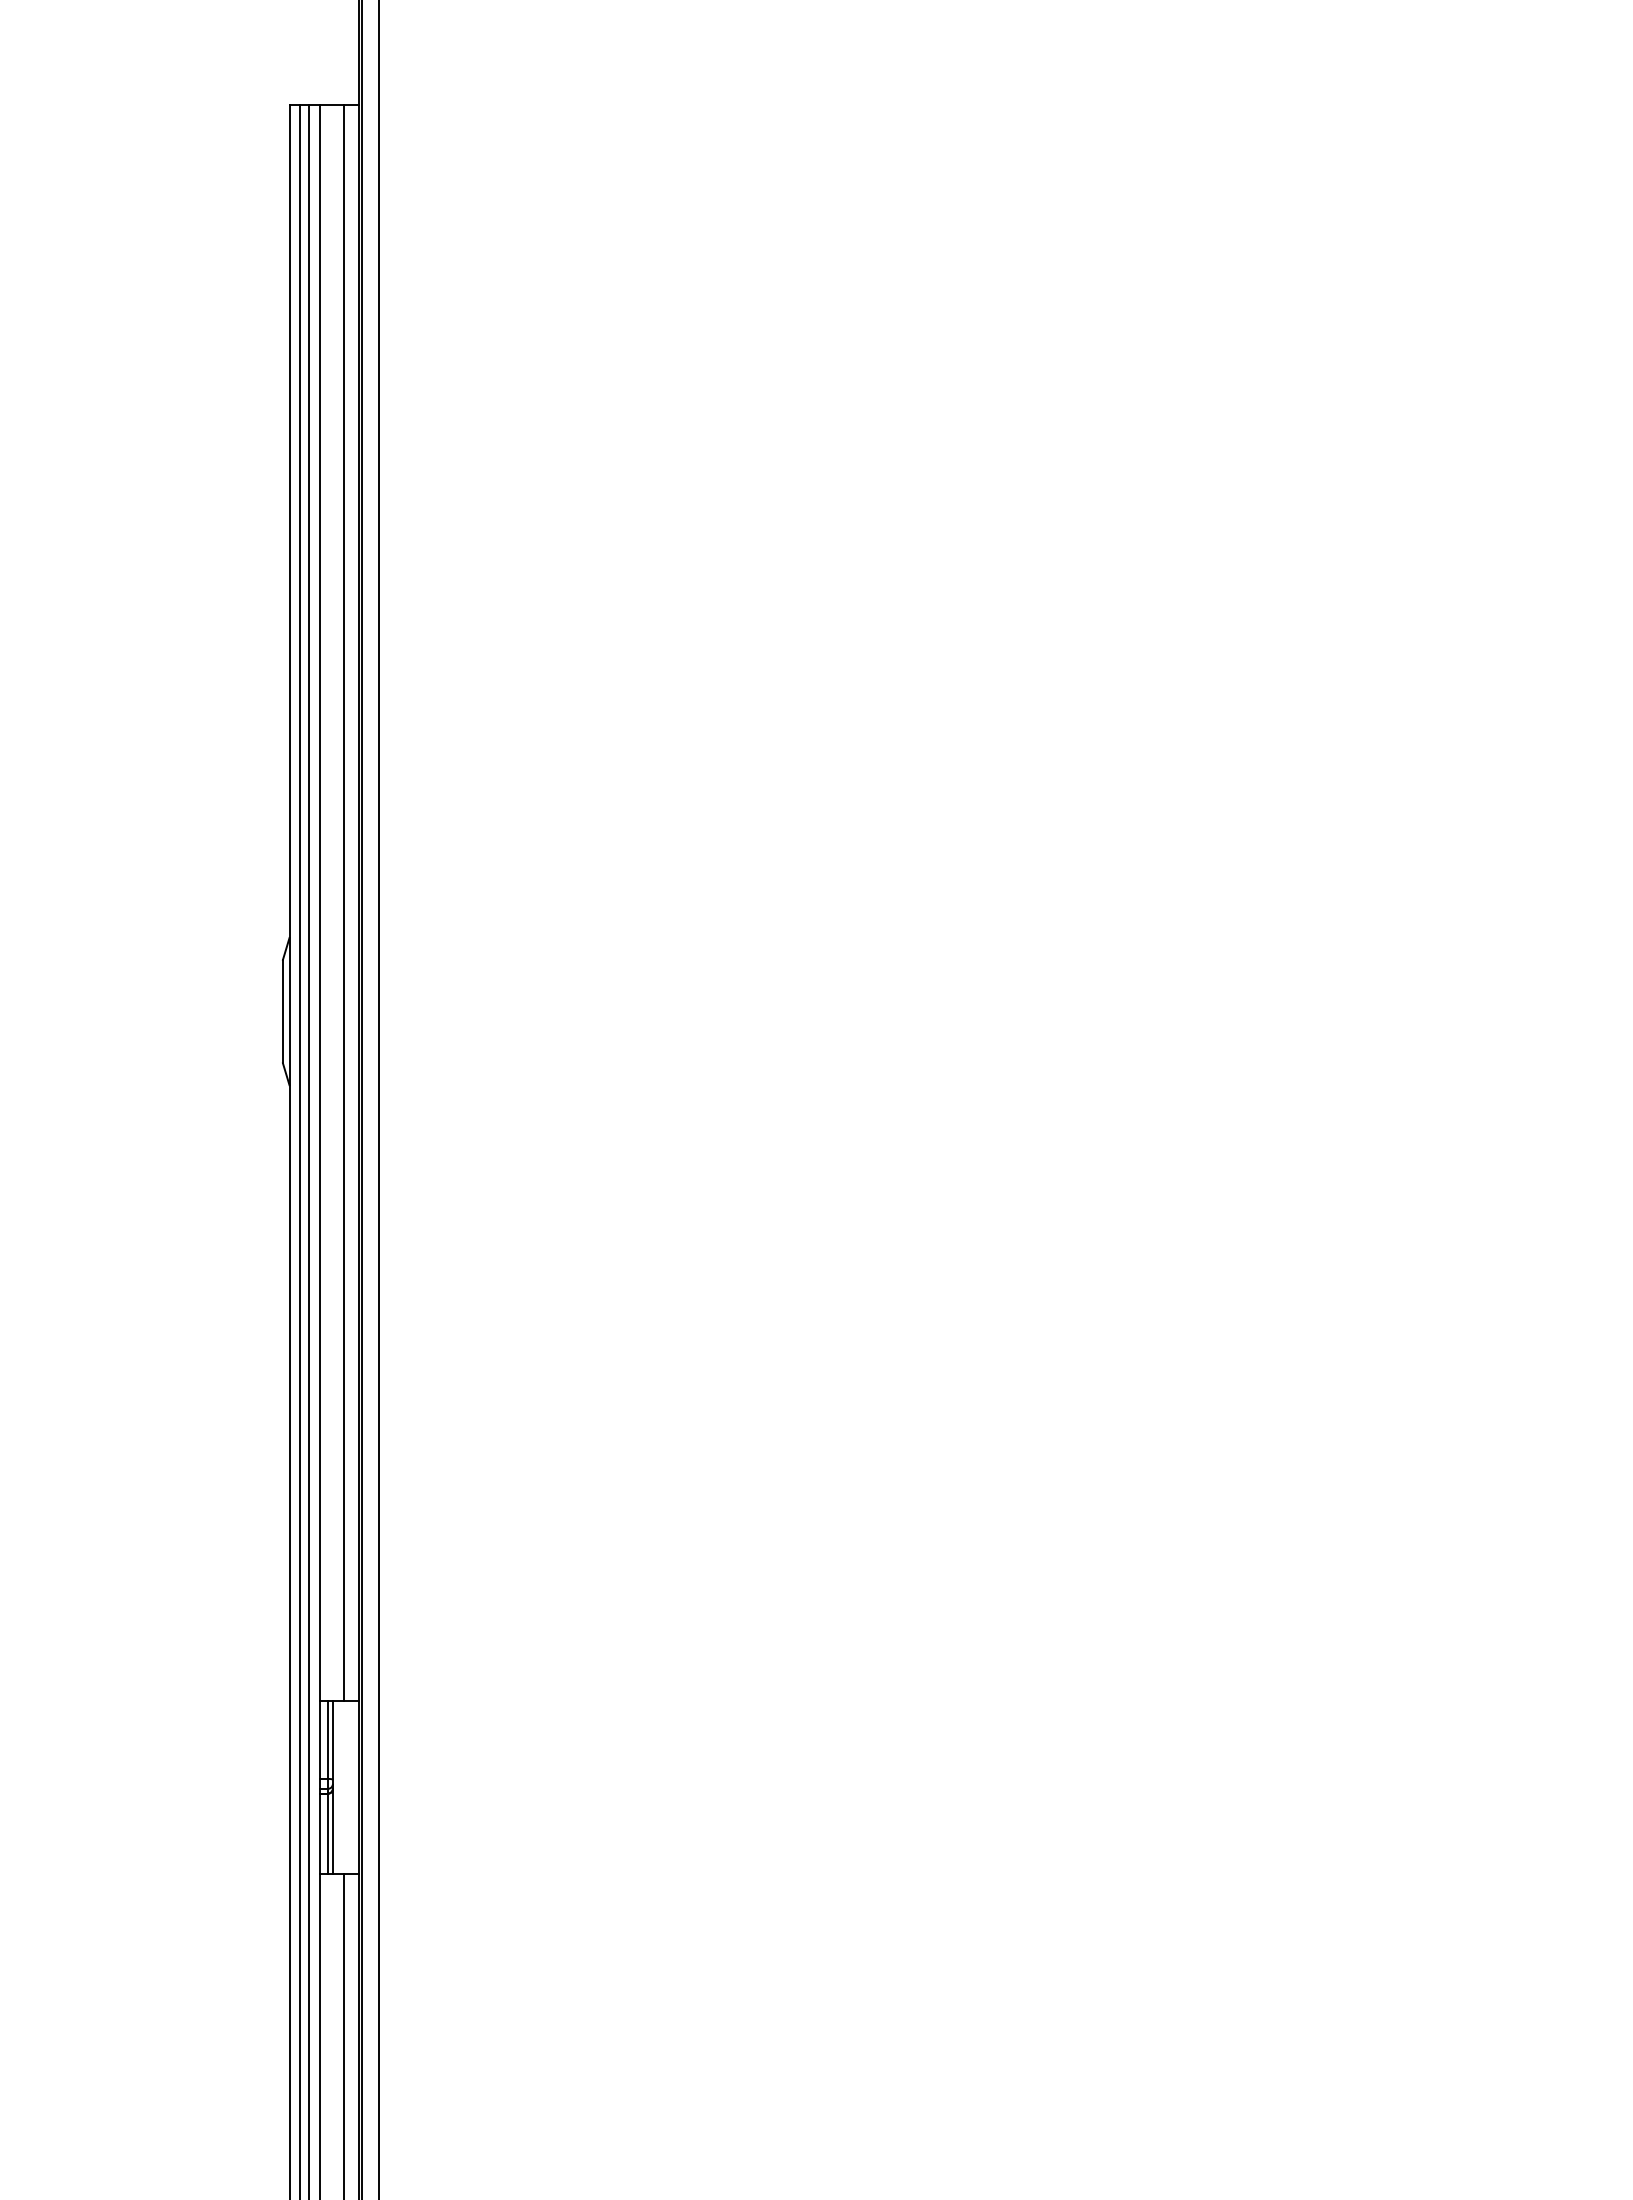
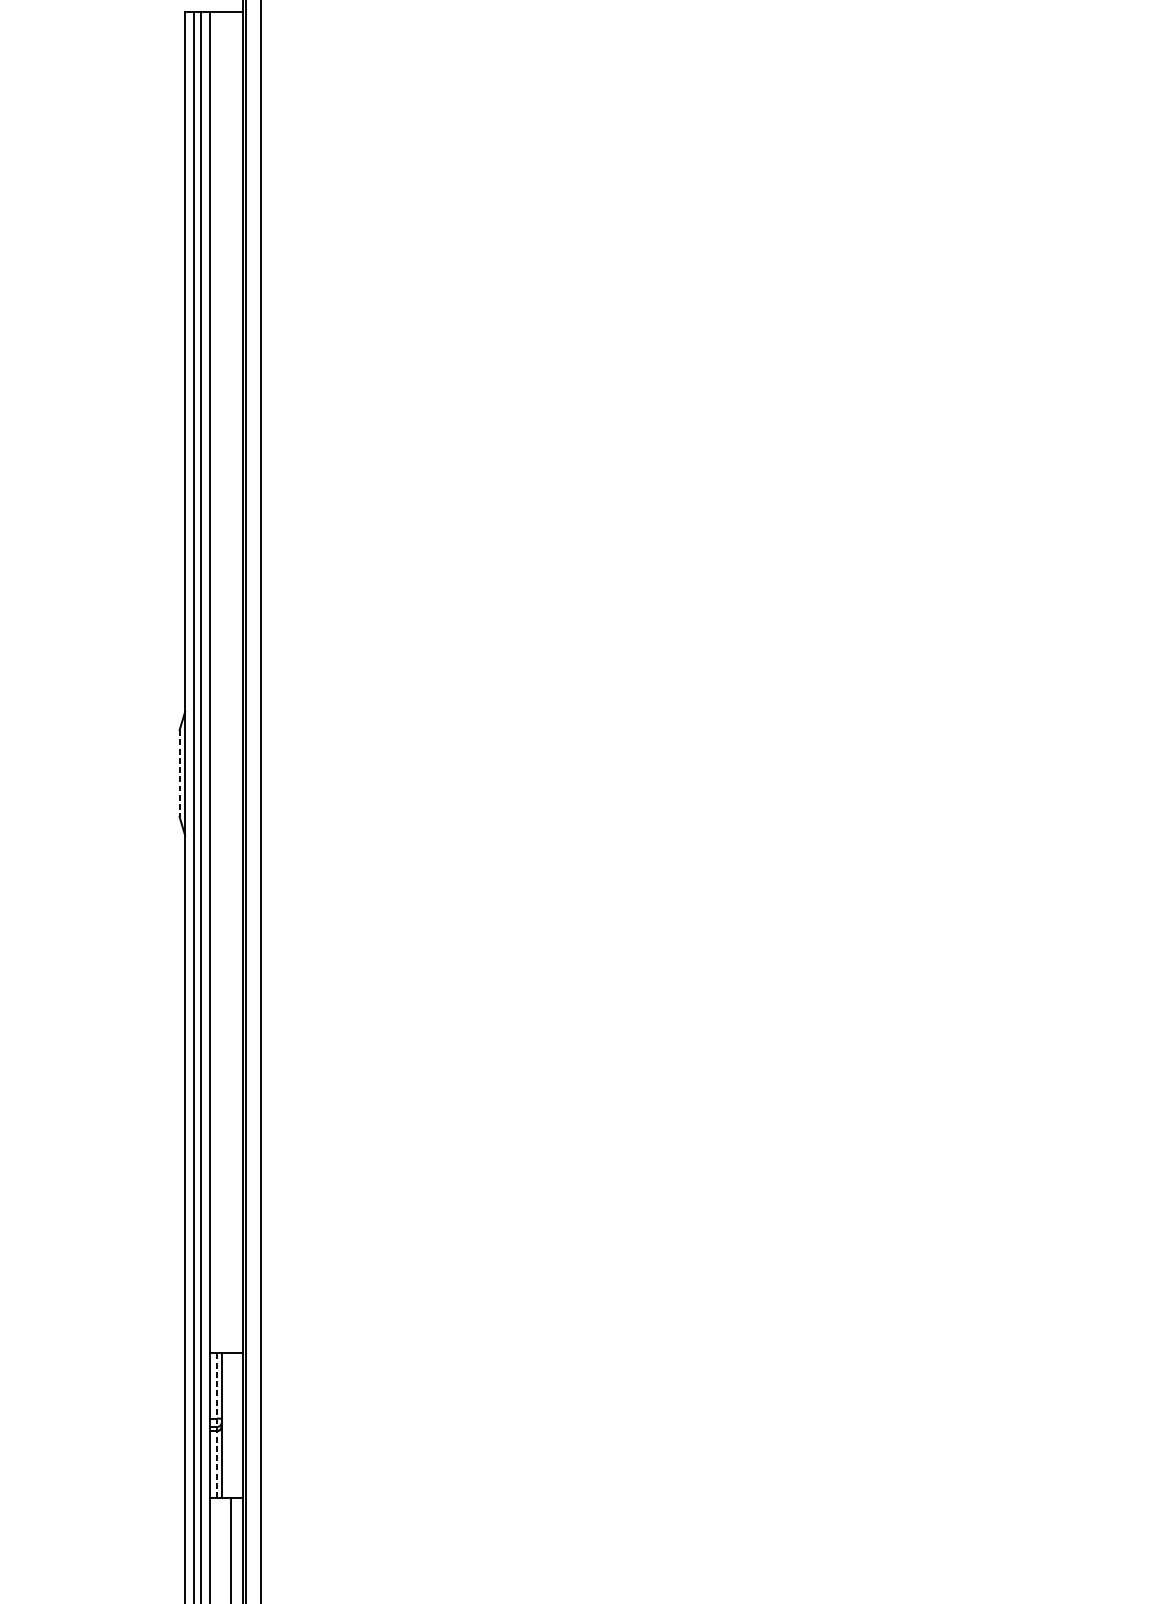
line: (343, 903) -> (230, 682), removed
line: (282, 1011) -> (179, 773), solid -> dashed
line: (327, 1786) -> (217, 1424), solid -> dashed

